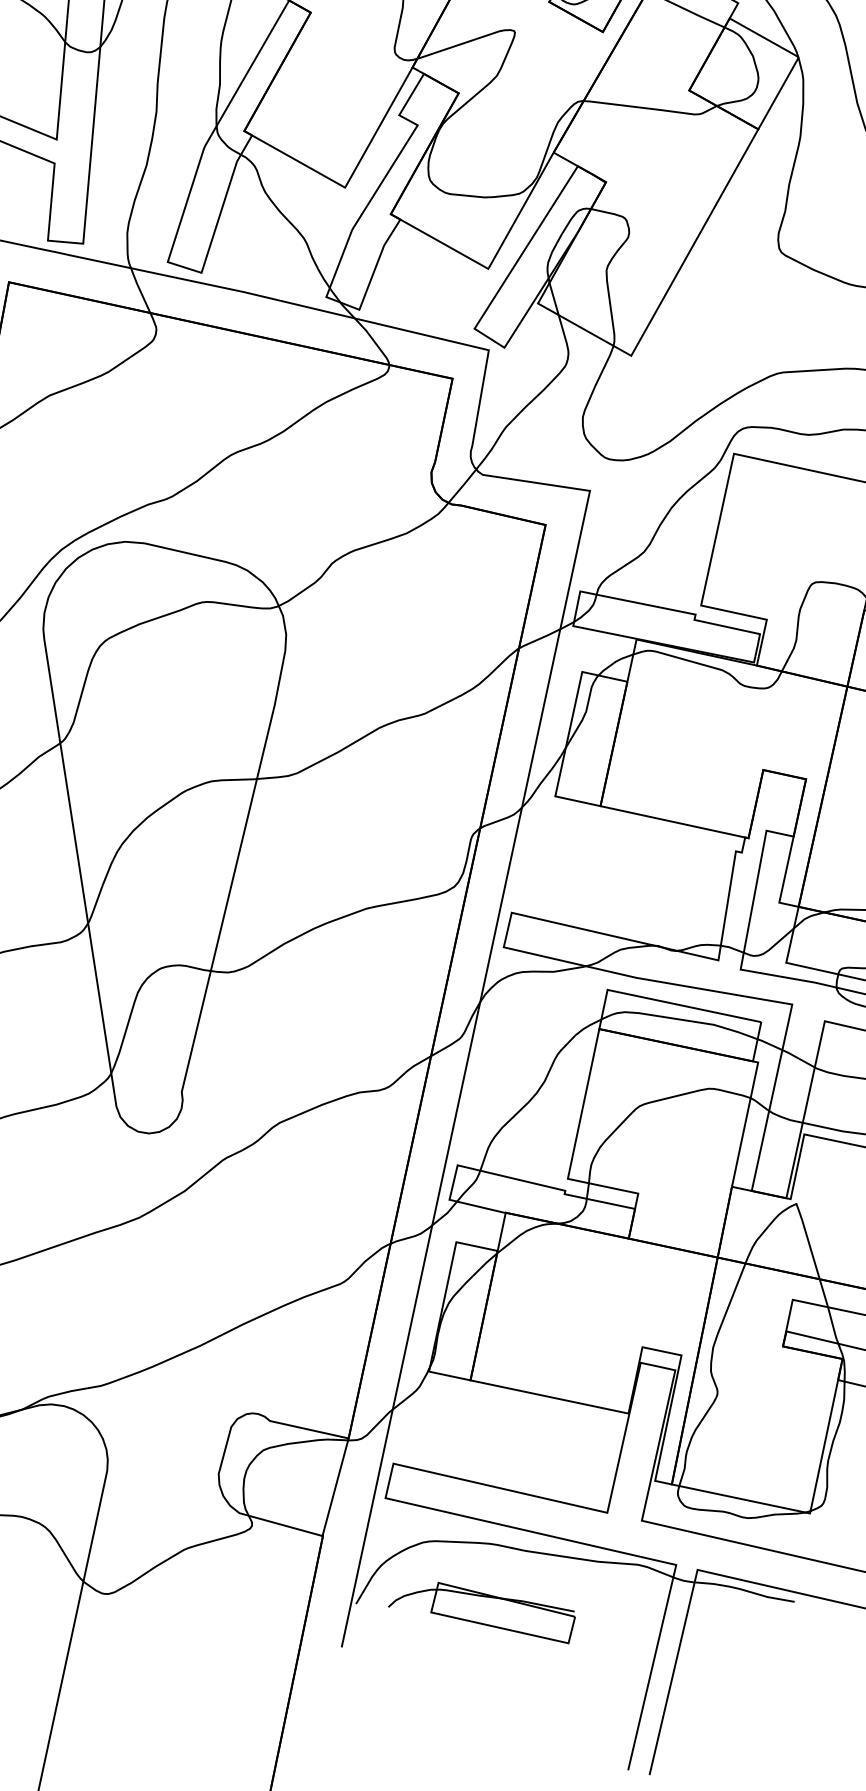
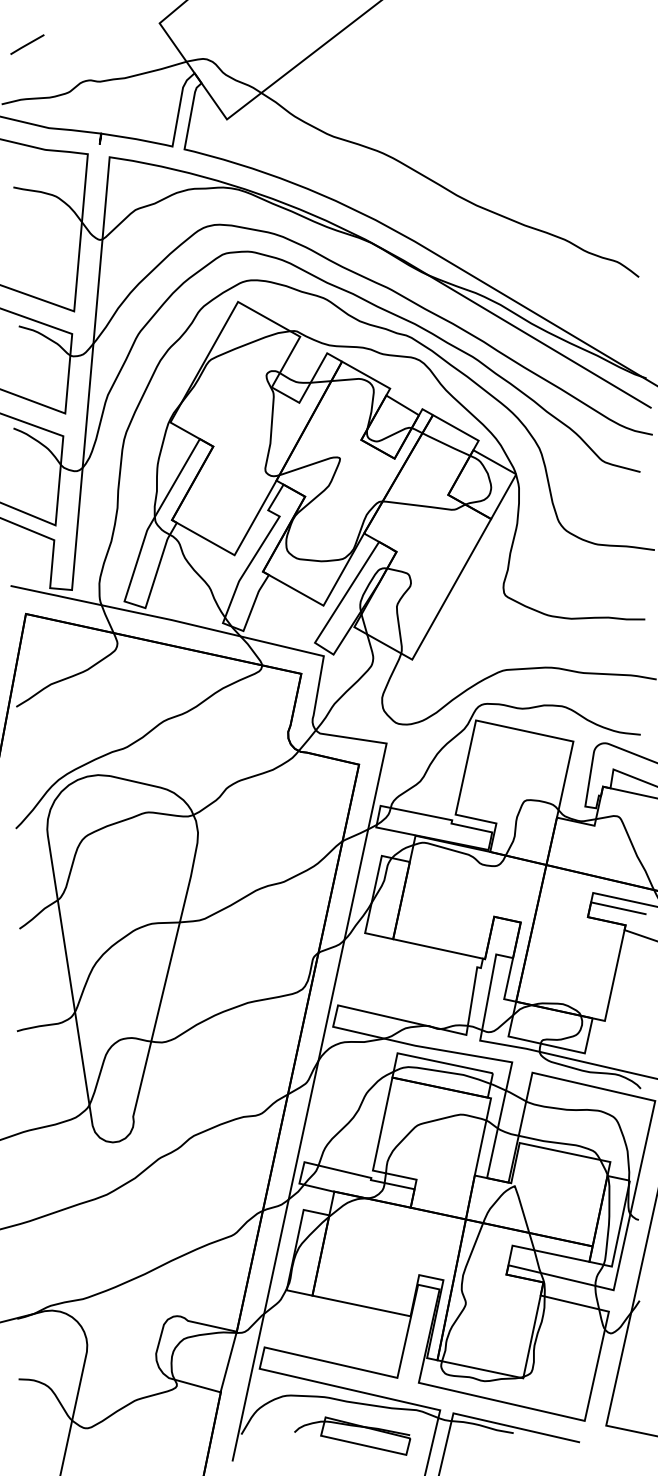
part: (481, 1612) -> (352, 1435), moved

